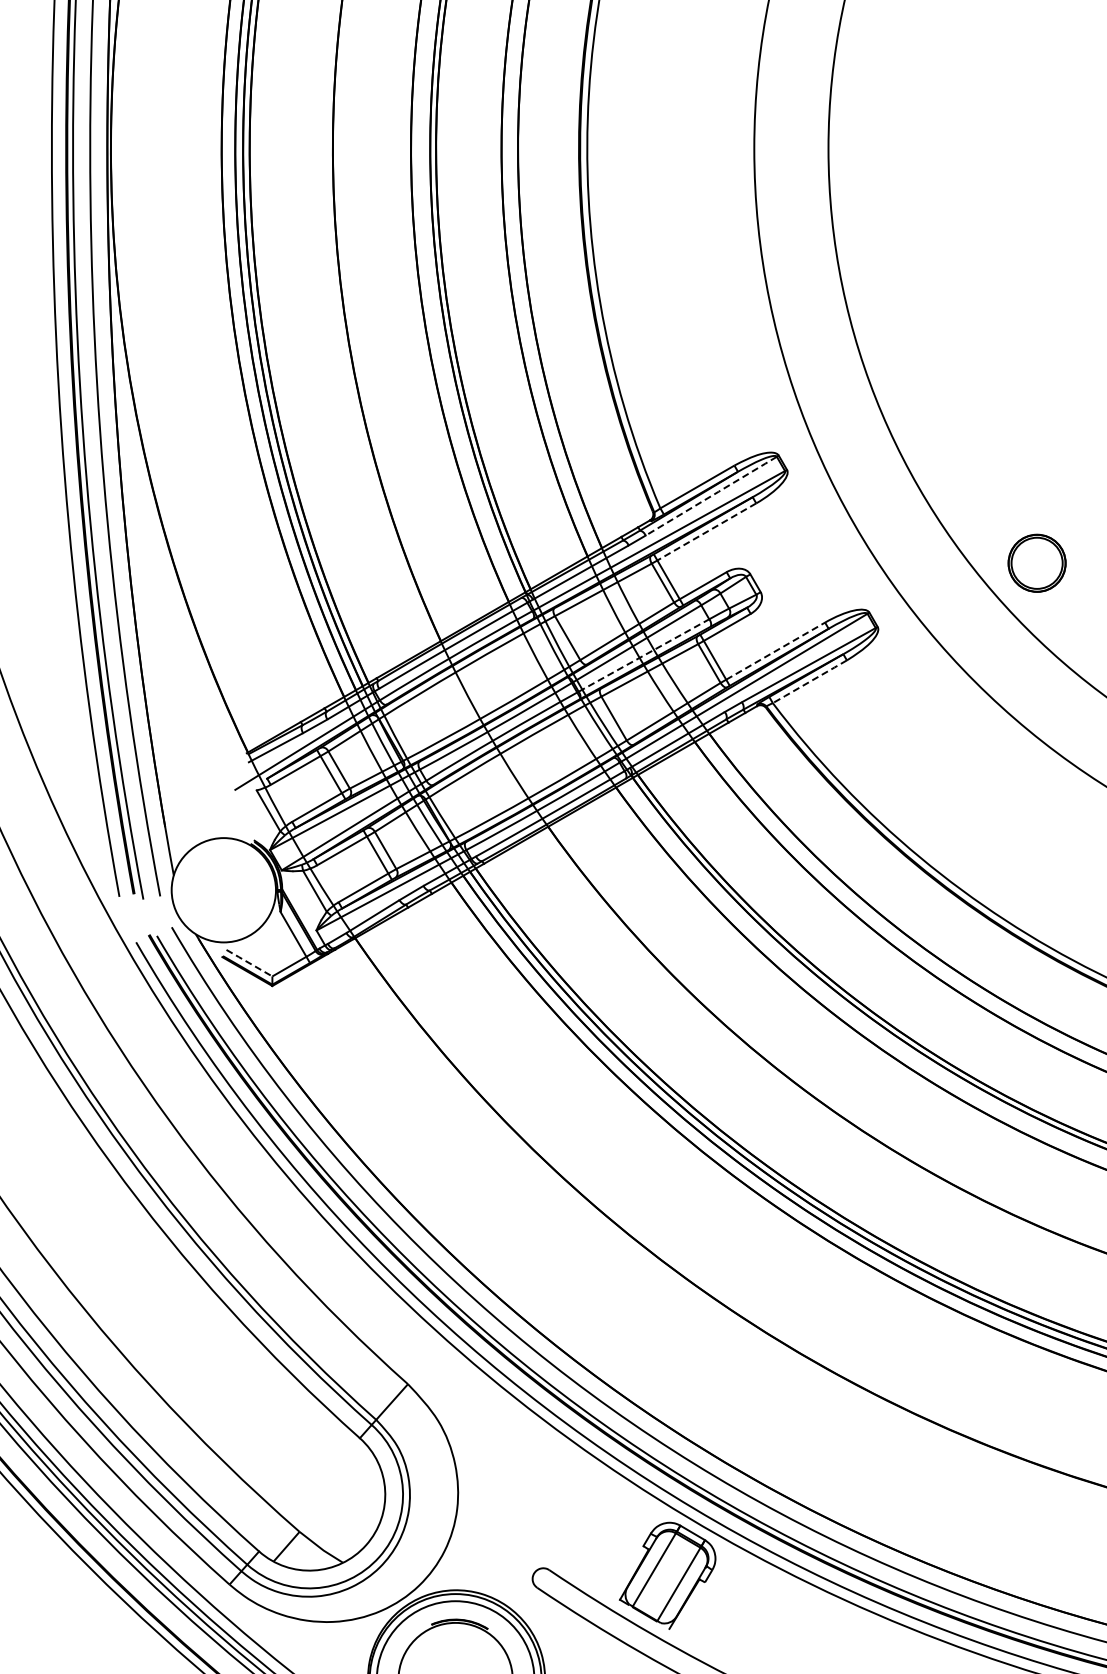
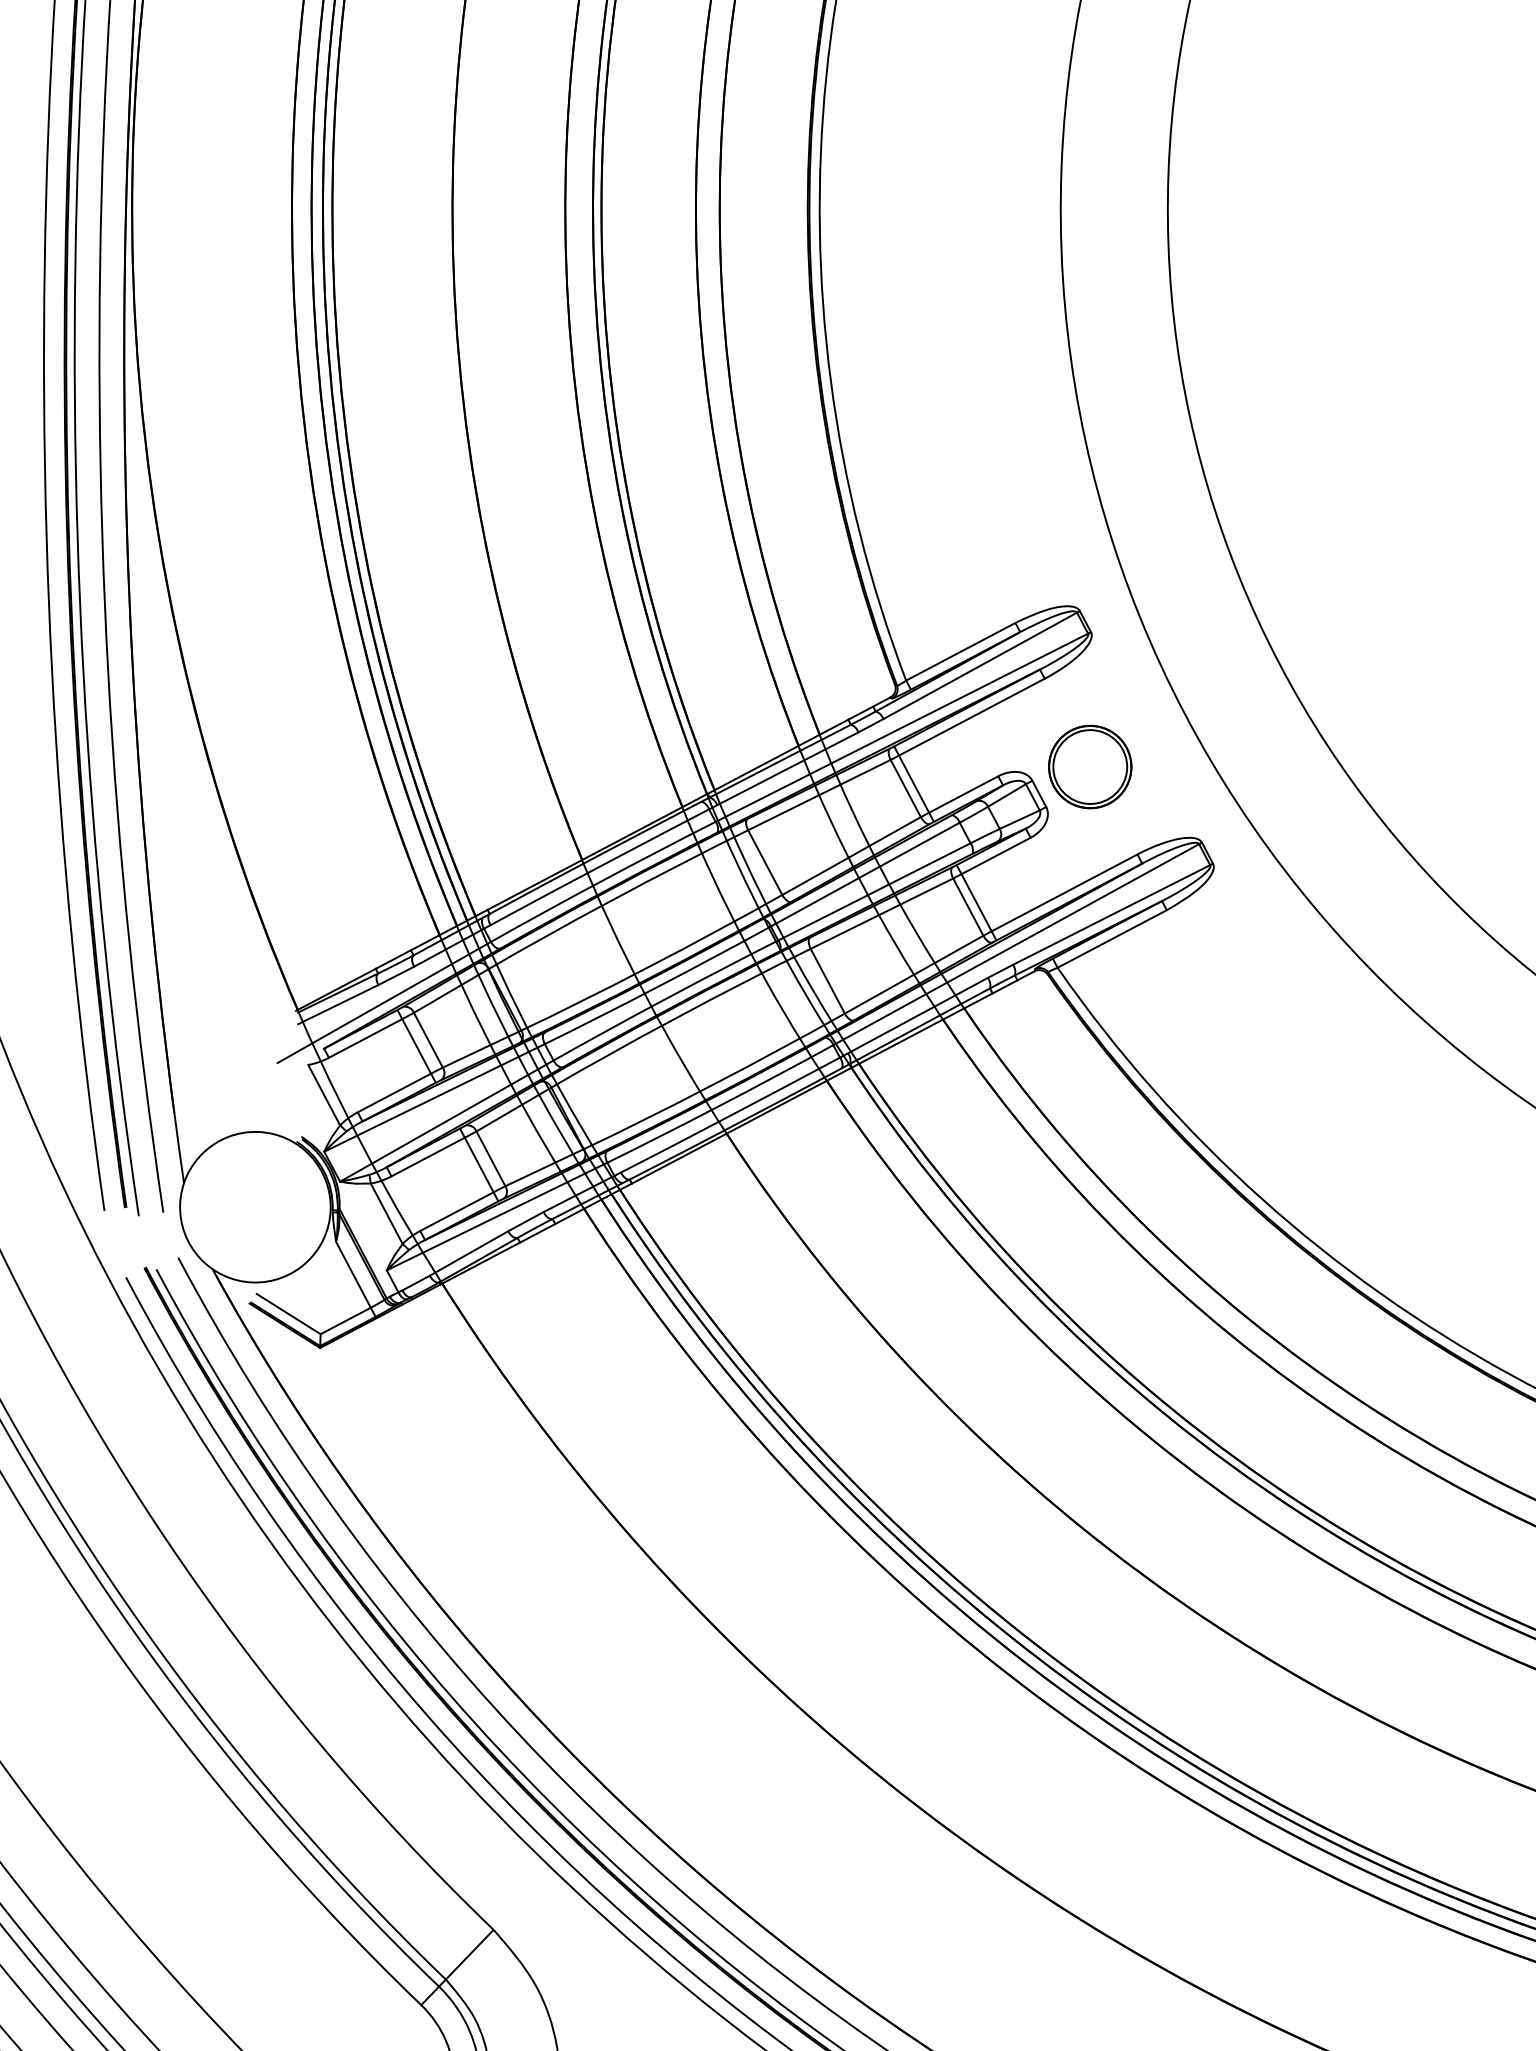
line: (711, 495) -> (980, 664), dashed -> solid
line: (706, 532) -> (971, 717), dashed -> solid
part: (1036, 562) -> (1089, 765), moved
line: (776, 650) -> (1065, 892), dashed -> solid
line: (643, 655) -> (873, 891), dashed -> solid
line: (809, 681) -> (1111, 938), dashed -> solid
line: (249, 963) -> (288, 1314), dashed -> solid

